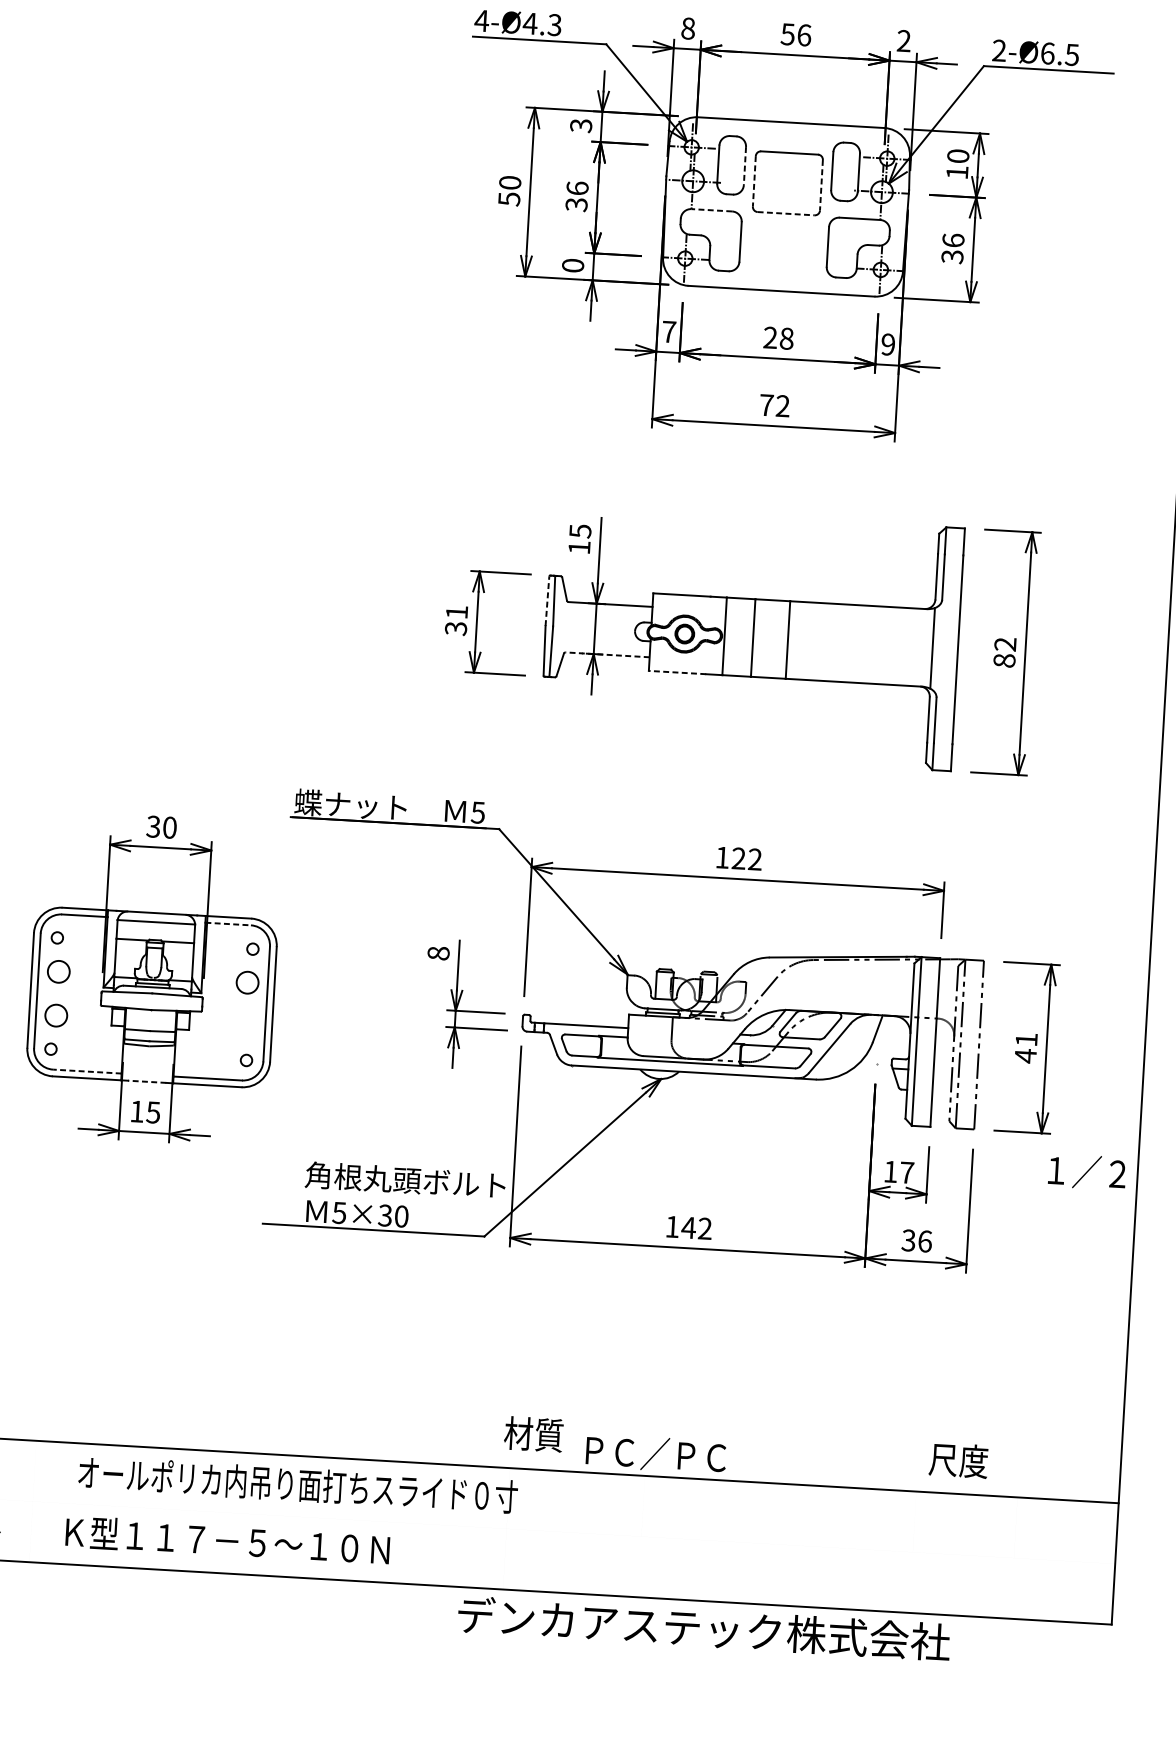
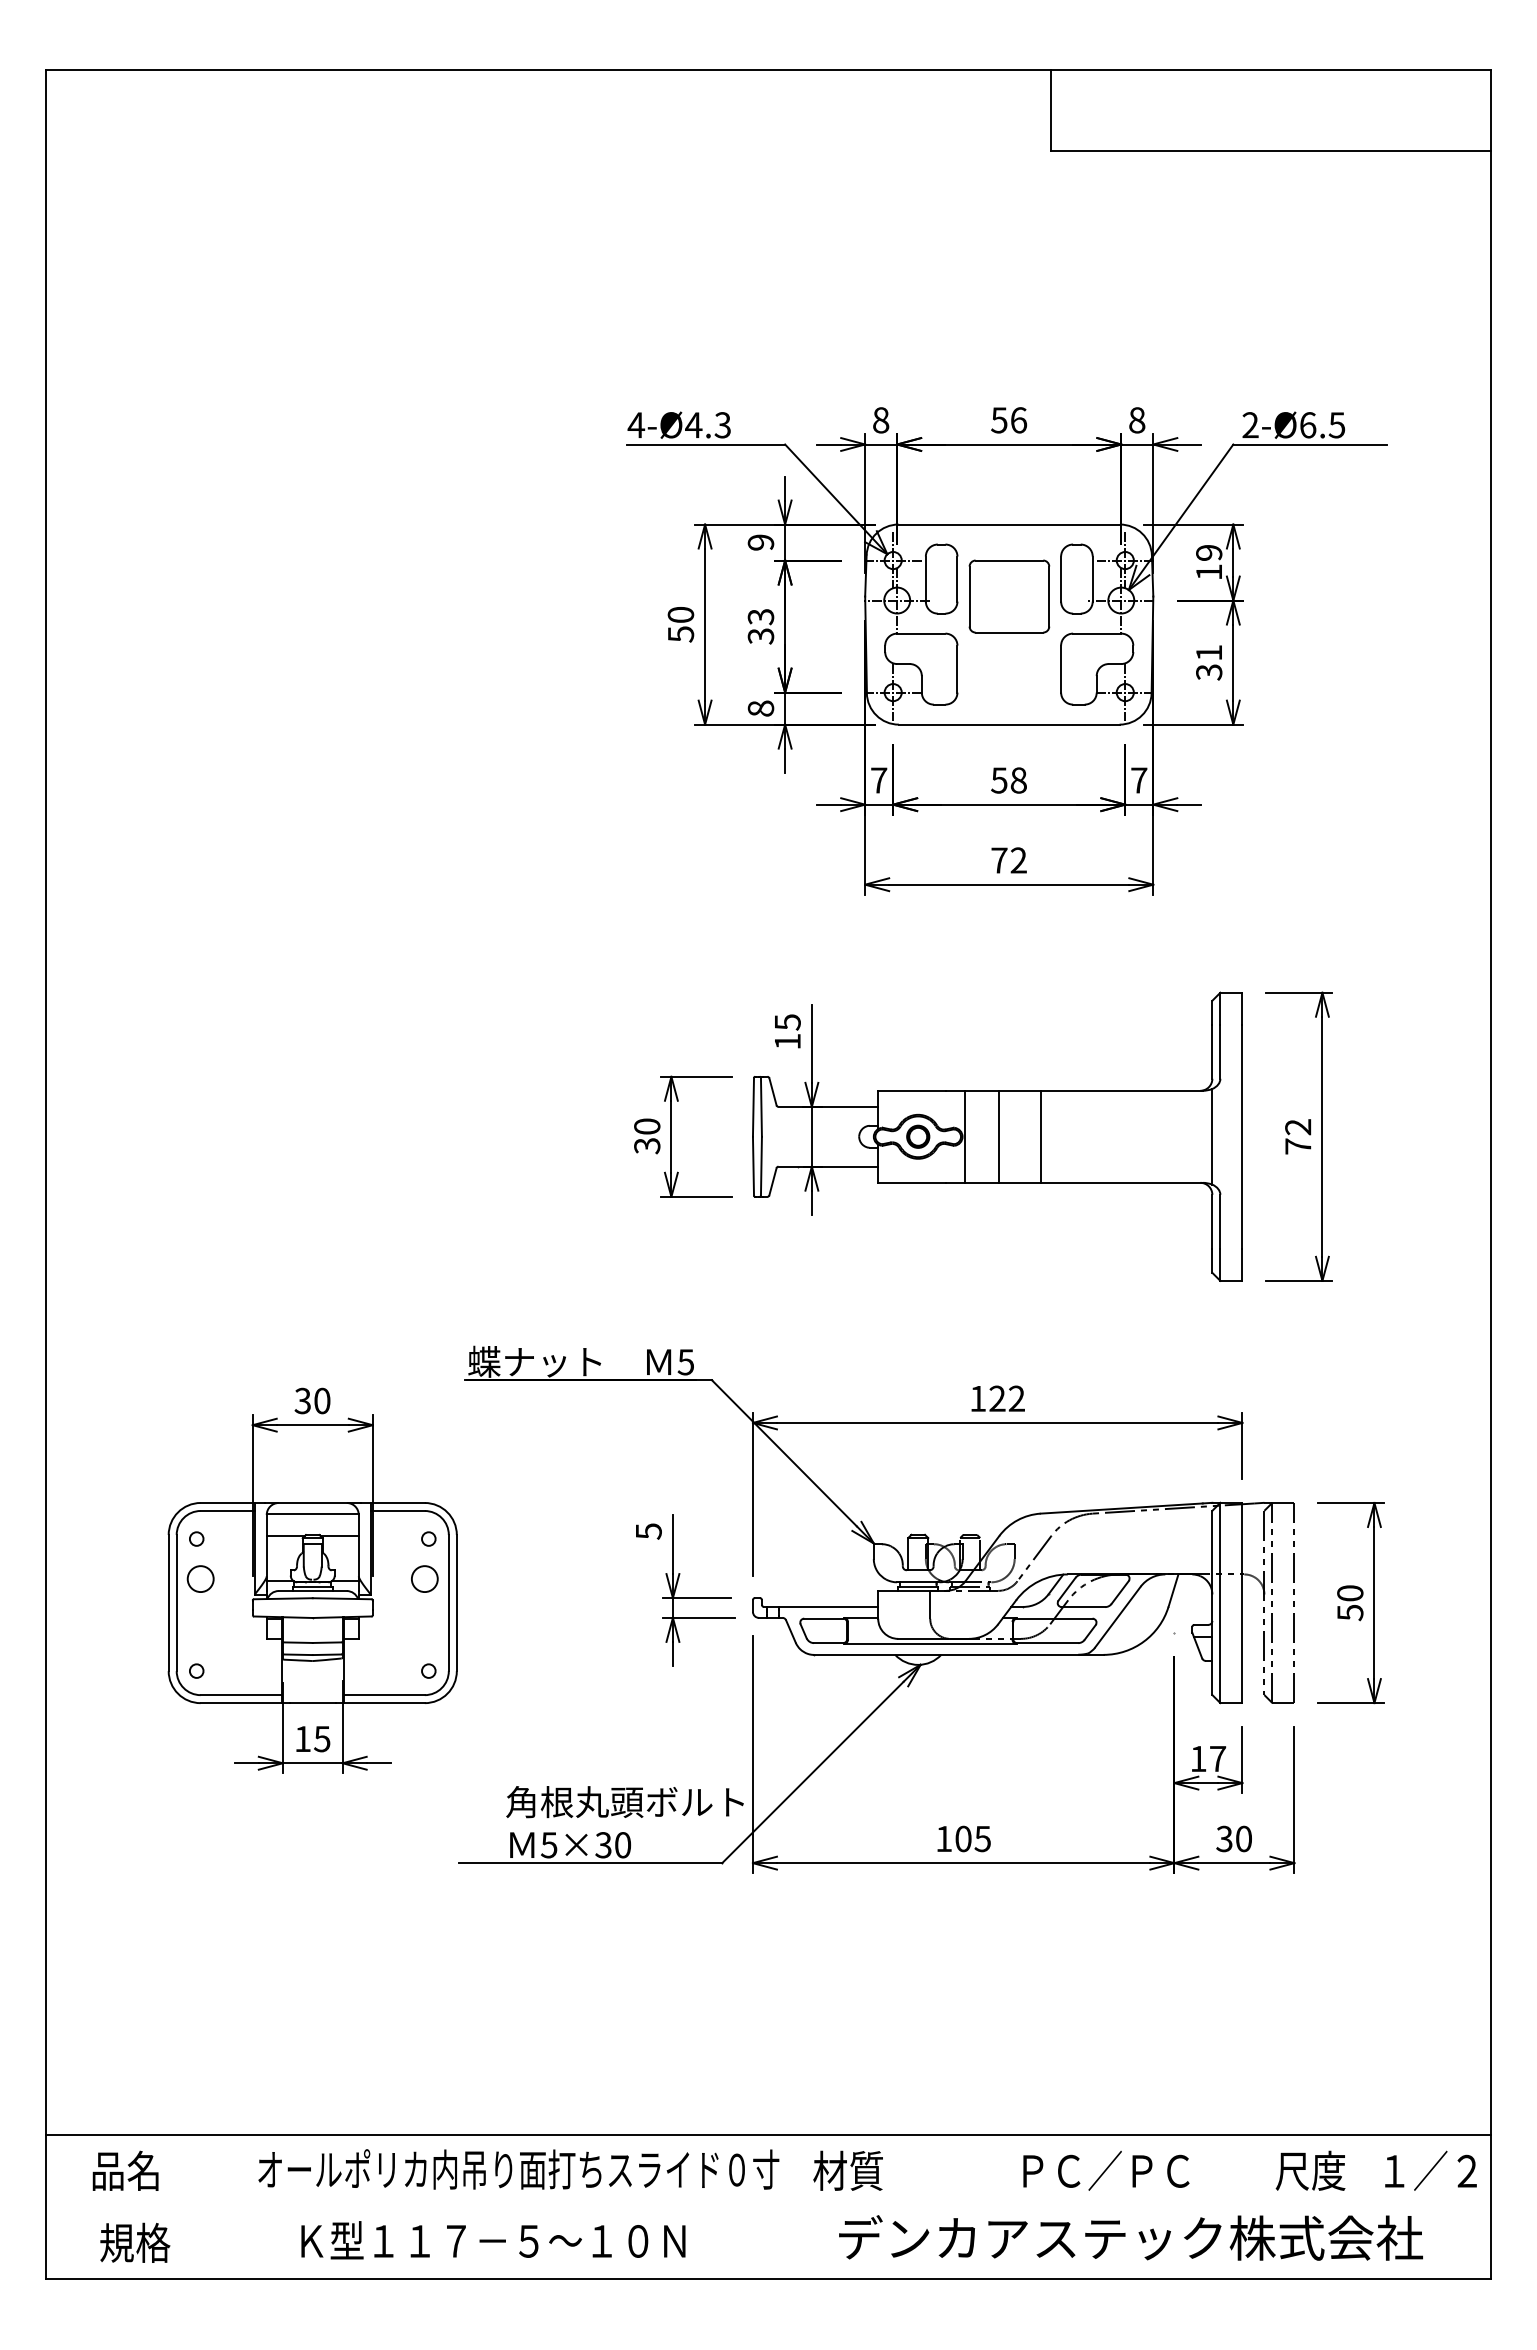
text: (904, 41) -> (1137, 420), 2 -> 8
text: (581, 125) -> (761, 542), 3 -> 9
text: (958, 155) -> (1209, 552), 10 -> 19
line: (744, 166) -> (957, 579), dashed -> solid
line: (754, 182) -> (969, 597), dashed -> solid
line: (821, 186) -> (1049, 597), dashed -> solid
text: (577, 188) -> (760, 616), 36 -> 33
line: (711, 210) -> (920, 633), dashed -> solid
line: (786, 213) -> (1009, 632), dashed -> solid
text: (953, 240) -> (1209, 652), 36 -> 31
text: (572, 265) -> (760, 708), 0 -> 8
text: (770, 337) -> (999, 780), 28 -> 58
text: (888, 344) -> (1139, 780), 9 -> 7
line: (547, 600) -> (753, 1106), dashed -> solid
text: (457, 612) -> (647, 1126), 31 -> 30
line: (607, 654) -> (828, 1166), dashed -> solid
text: (1004, 660) -> (1298, 1146), 82 -> 72
line: (676, 672) -> (911, 1182), dashed -> solid
line: (228, 923) -> (398, 1510), dashed -> solid
text: (438, 953) -> (648, 1531), 8 -> 5
circle: (56, 1015) -> (200, 1630), removed
text: (1026, 1048) -> (1350, 1603), 41 -> 50
line: (87, 1071) -> (241, 1695), dashed -> solid
line: (146, 1082) -> (312, 1703), dashed -> solid
text: (1086, 1171) -> (1430, 2170), moved
text: (696, 1227) -> (972, 1838), 142 -> 105
text: (925, 1241) -> (1244, 1838), 36 -> 30
text: (533, 1434) -> (847, 2170), moved
text: (656, 1453) -> (1106, 2170), moved
text: (958, 1460) -> (1310, 2170), moved
text: (227, 1540) -> (493, 2240), moved
text: (703, 1628) -> (1130, 2237), moved

